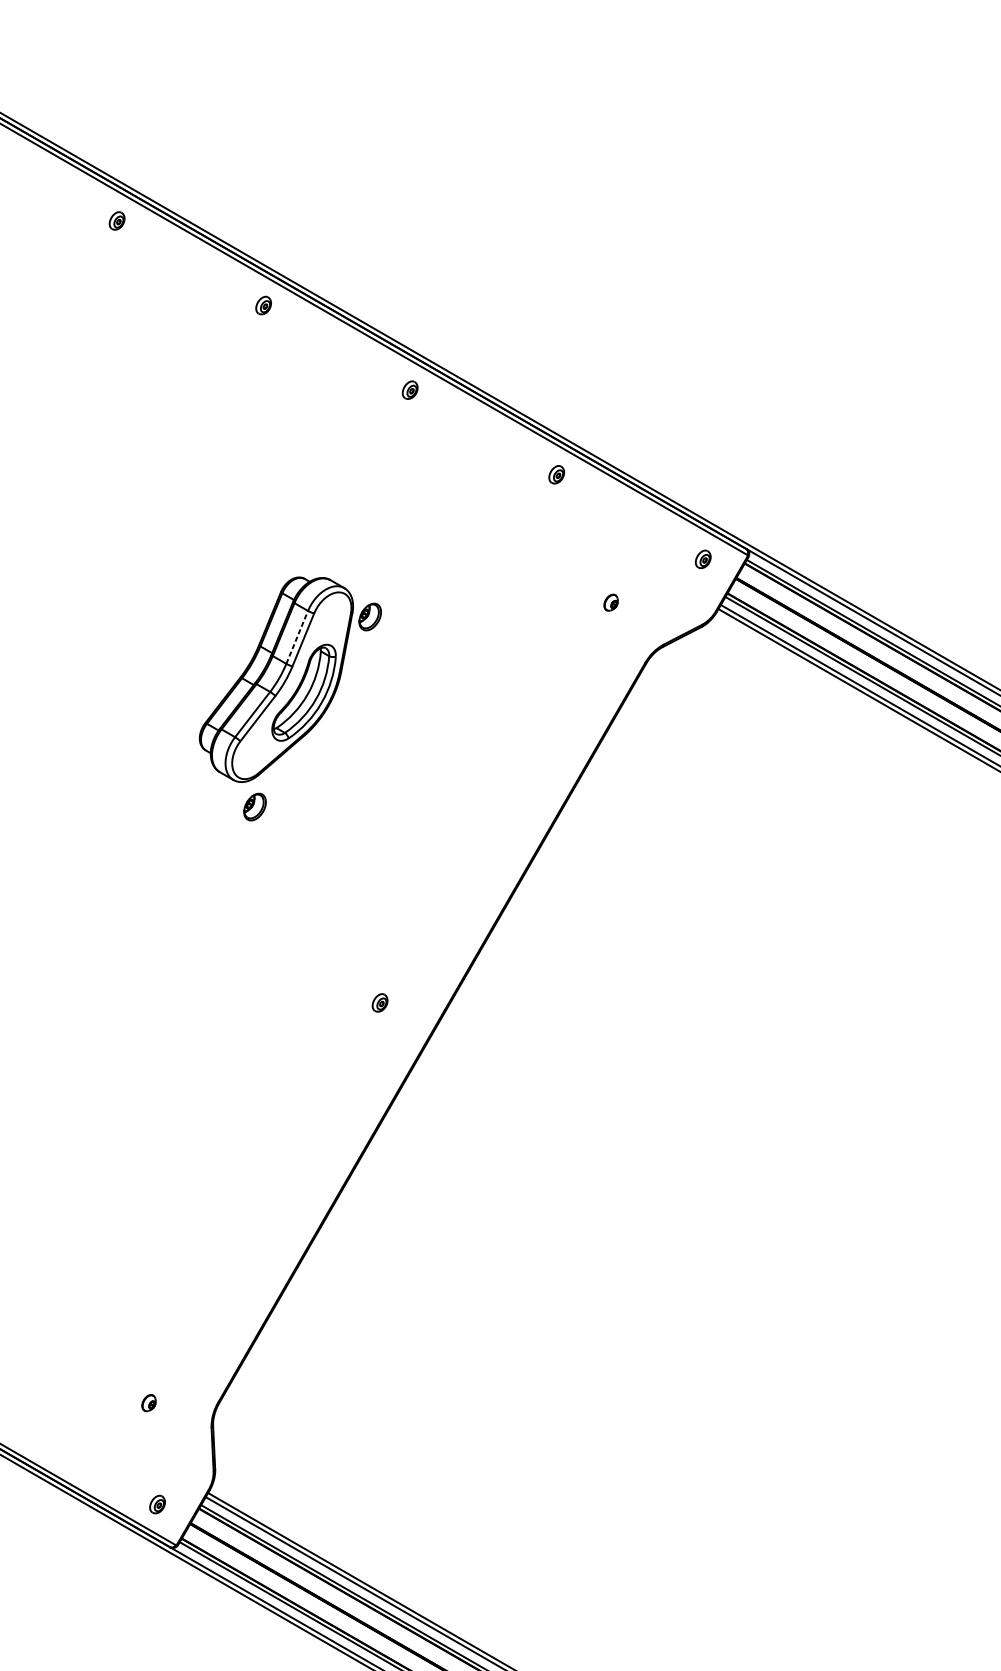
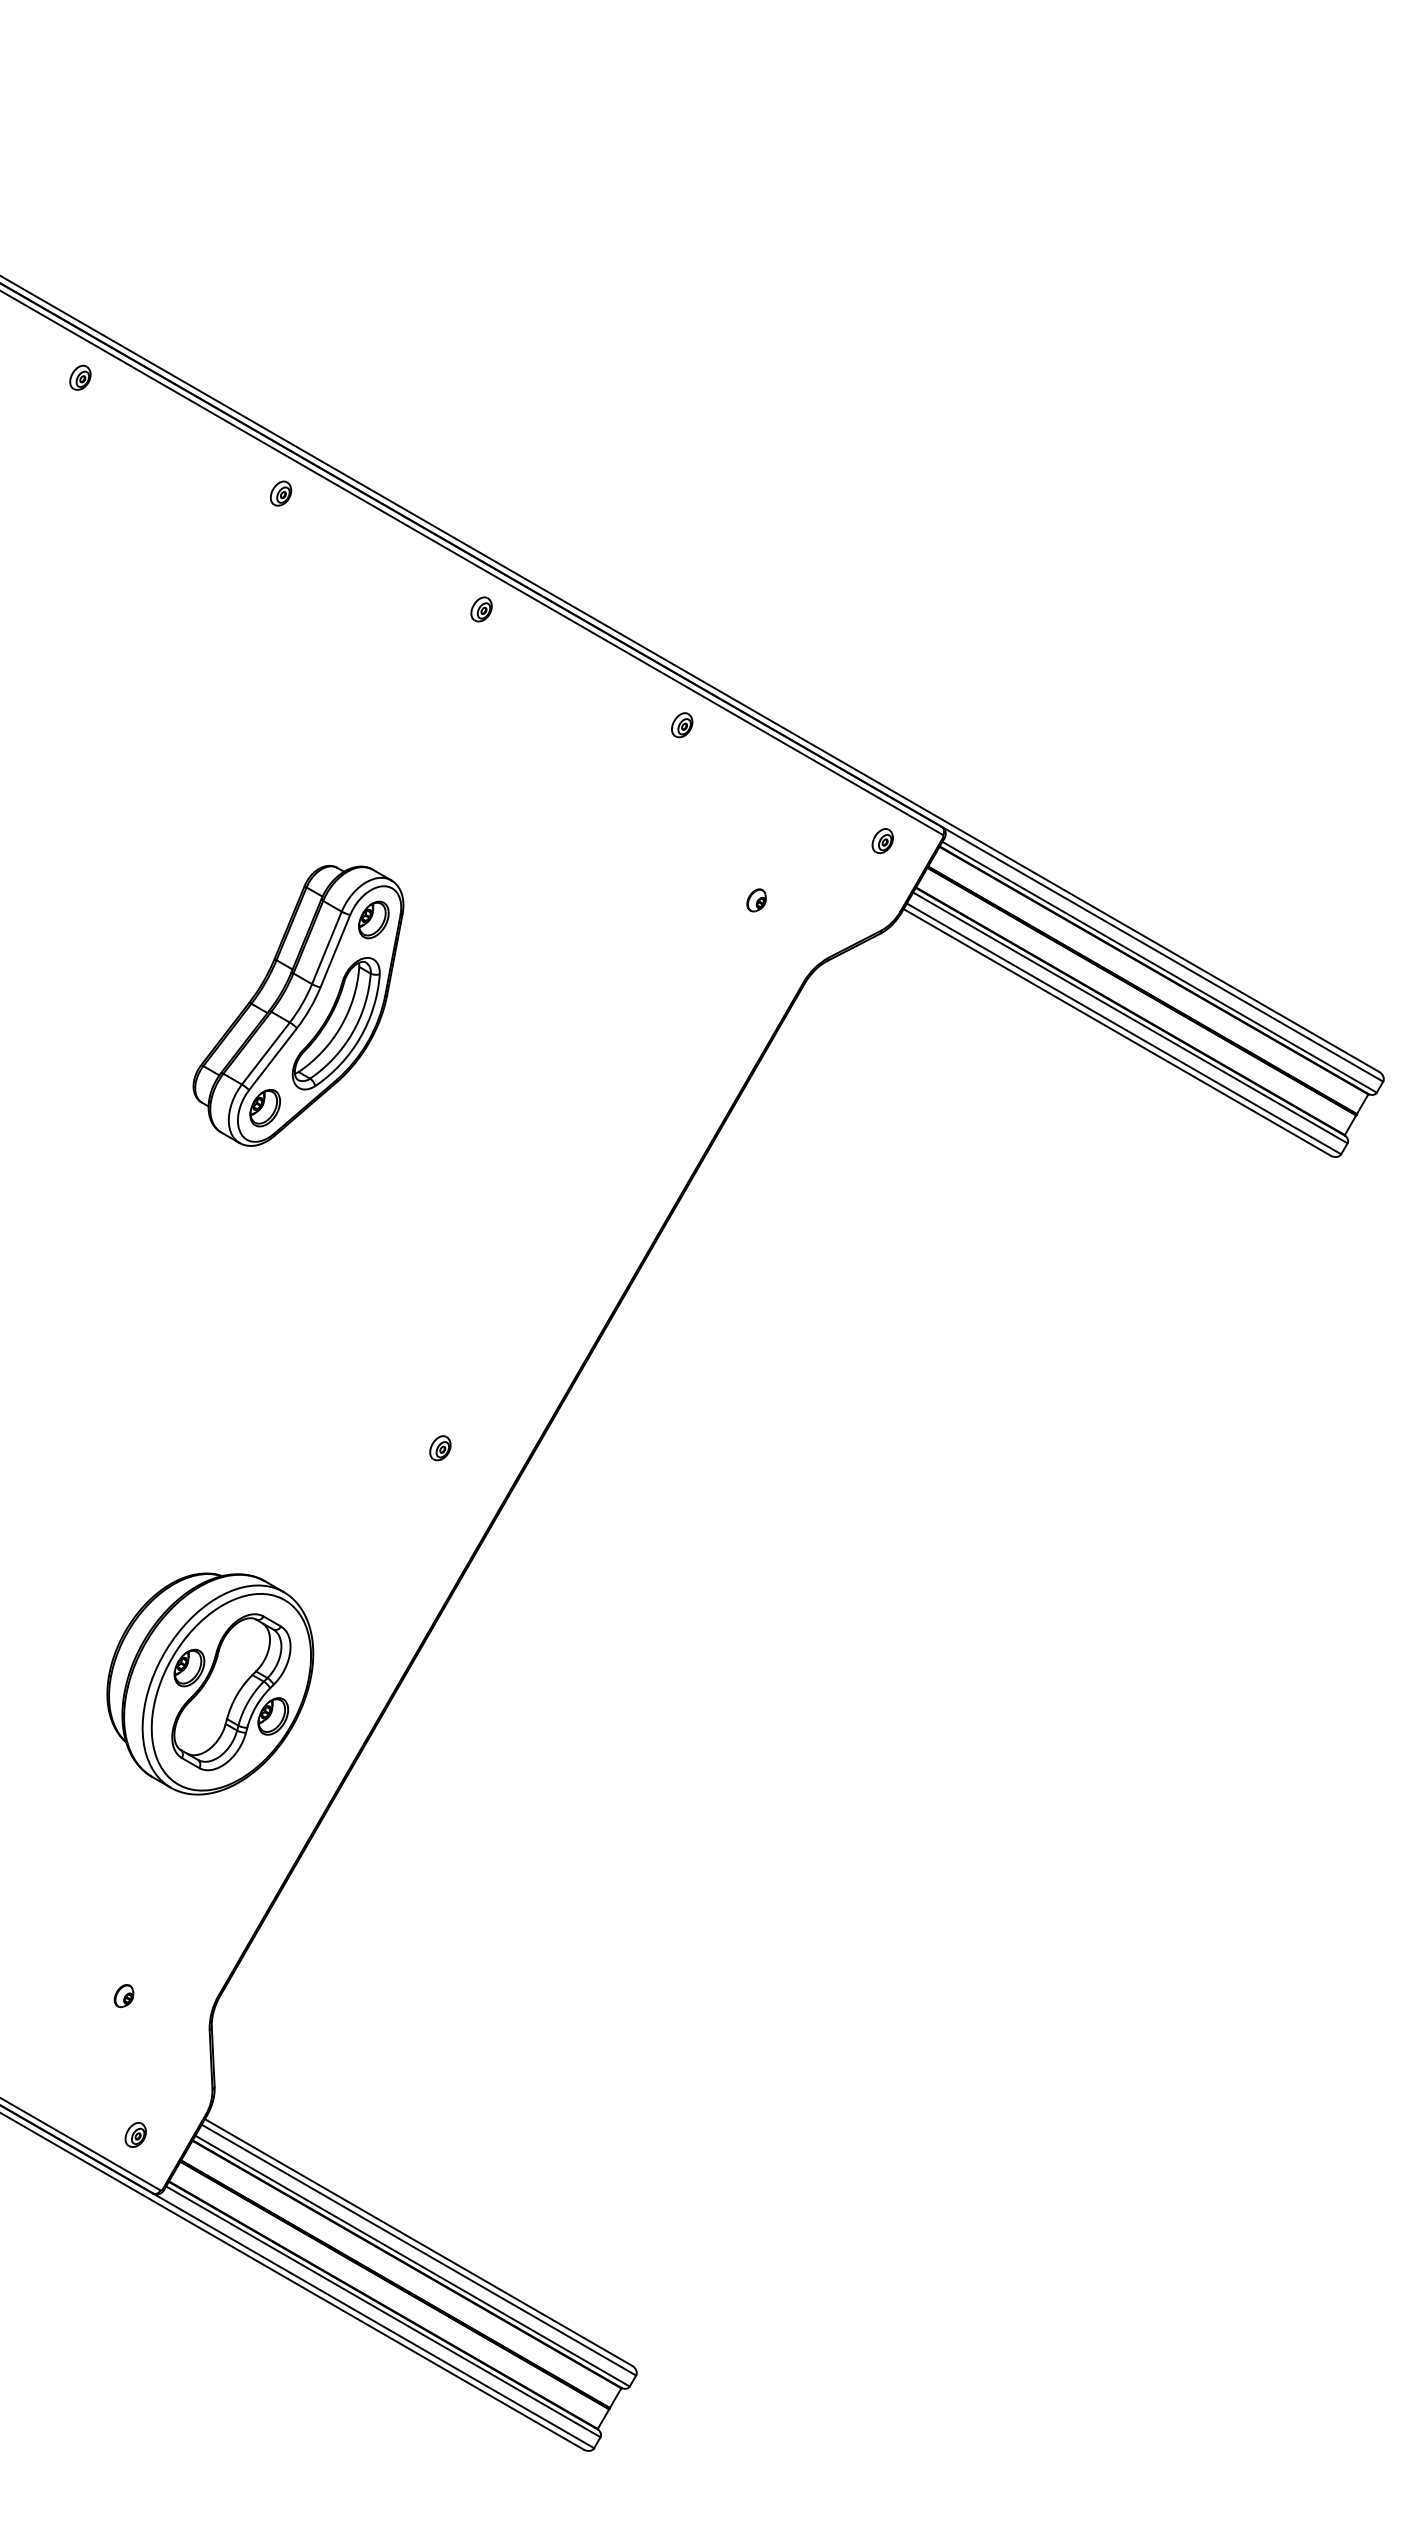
part: (369, 616) -> (373, 919), moved
line: (297, 637) -> (327, 947), dashed -> solid
part: (254, 806) -> (264, 1107), moved
part: (212, 1174) -> (210, 1683), added

